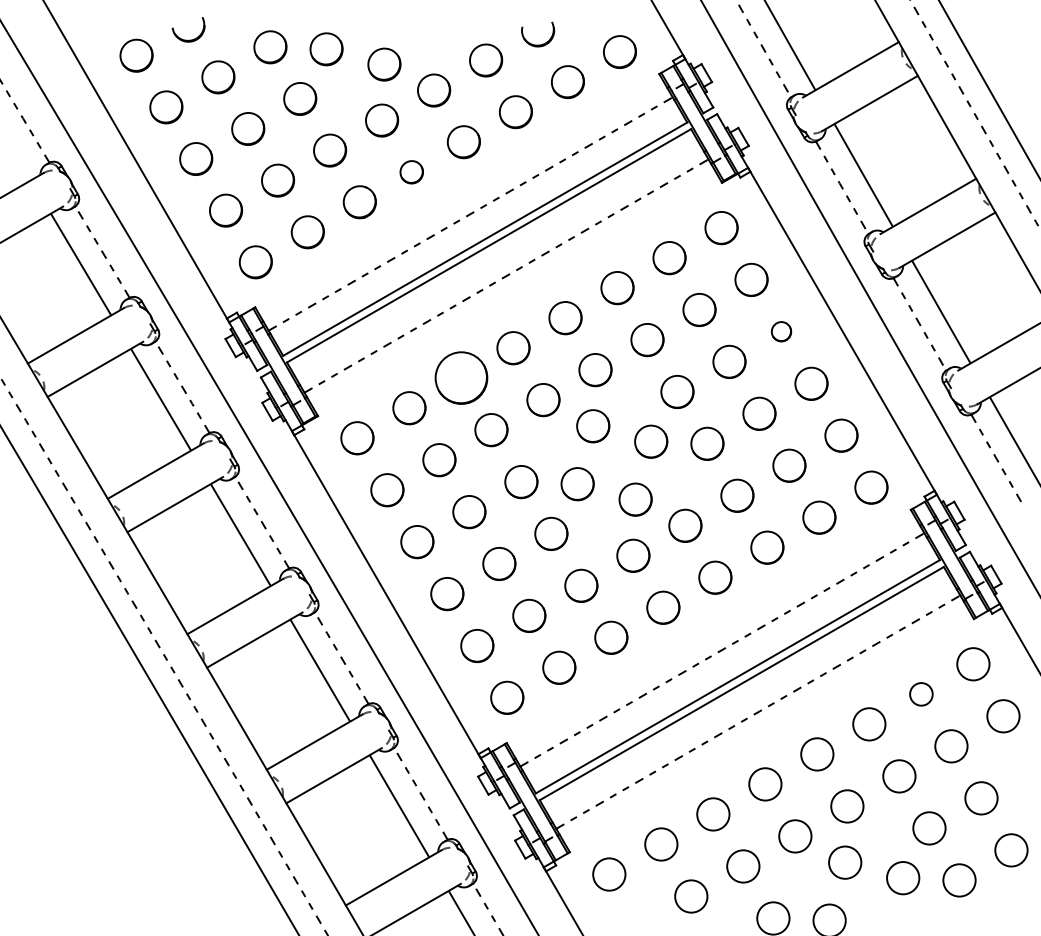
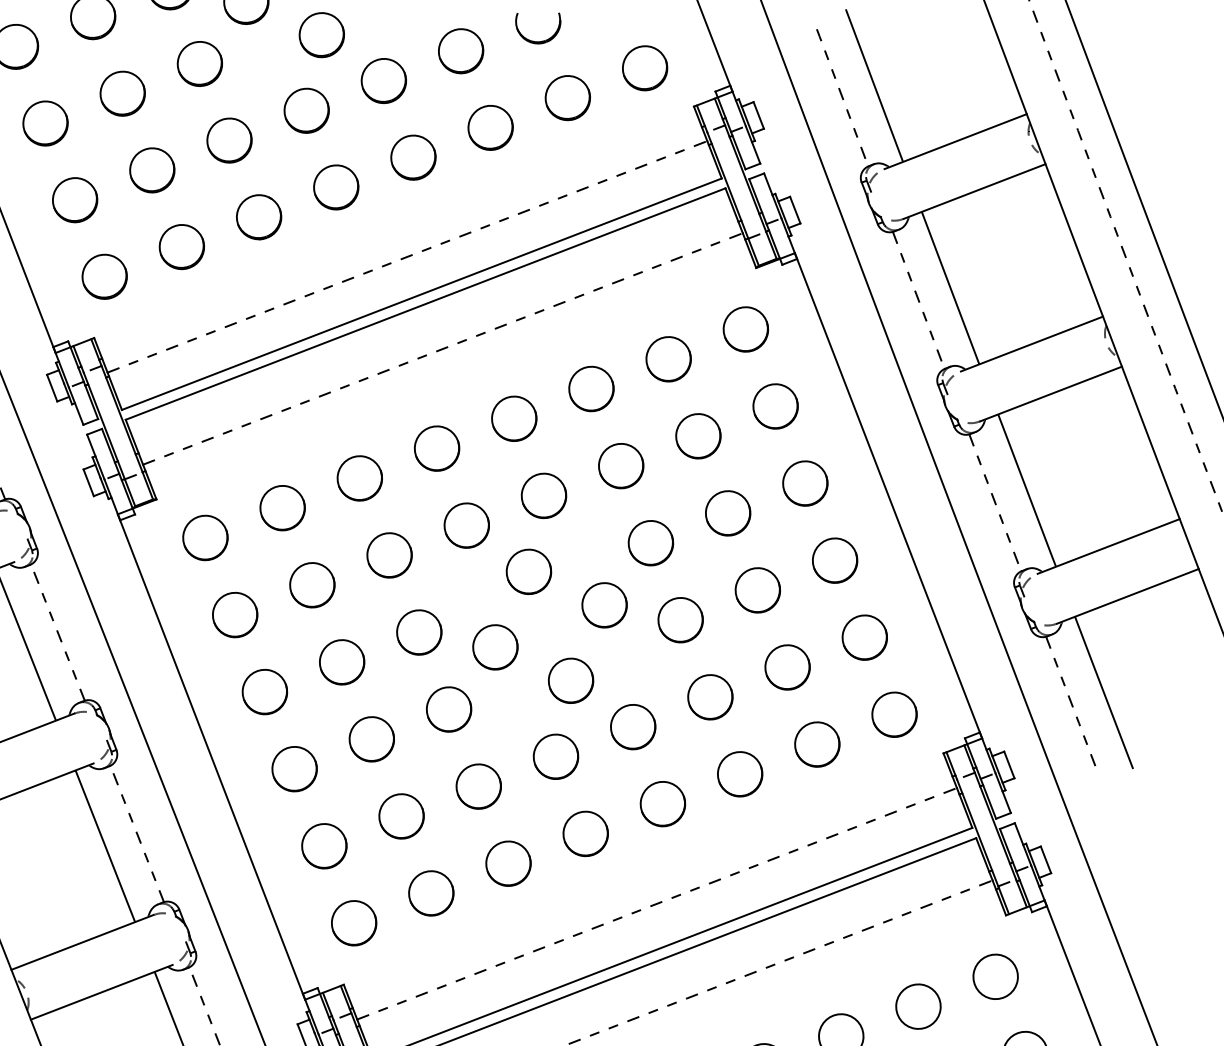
part: (411, 172) -> (335, 187), size x1.43
circle: (781, 331) -> (805, 483), size x1.67
circle: (461, 378) -> (359, 478), size x0.62
circle: (921, 694) -> (918, 1006), size x1.43

